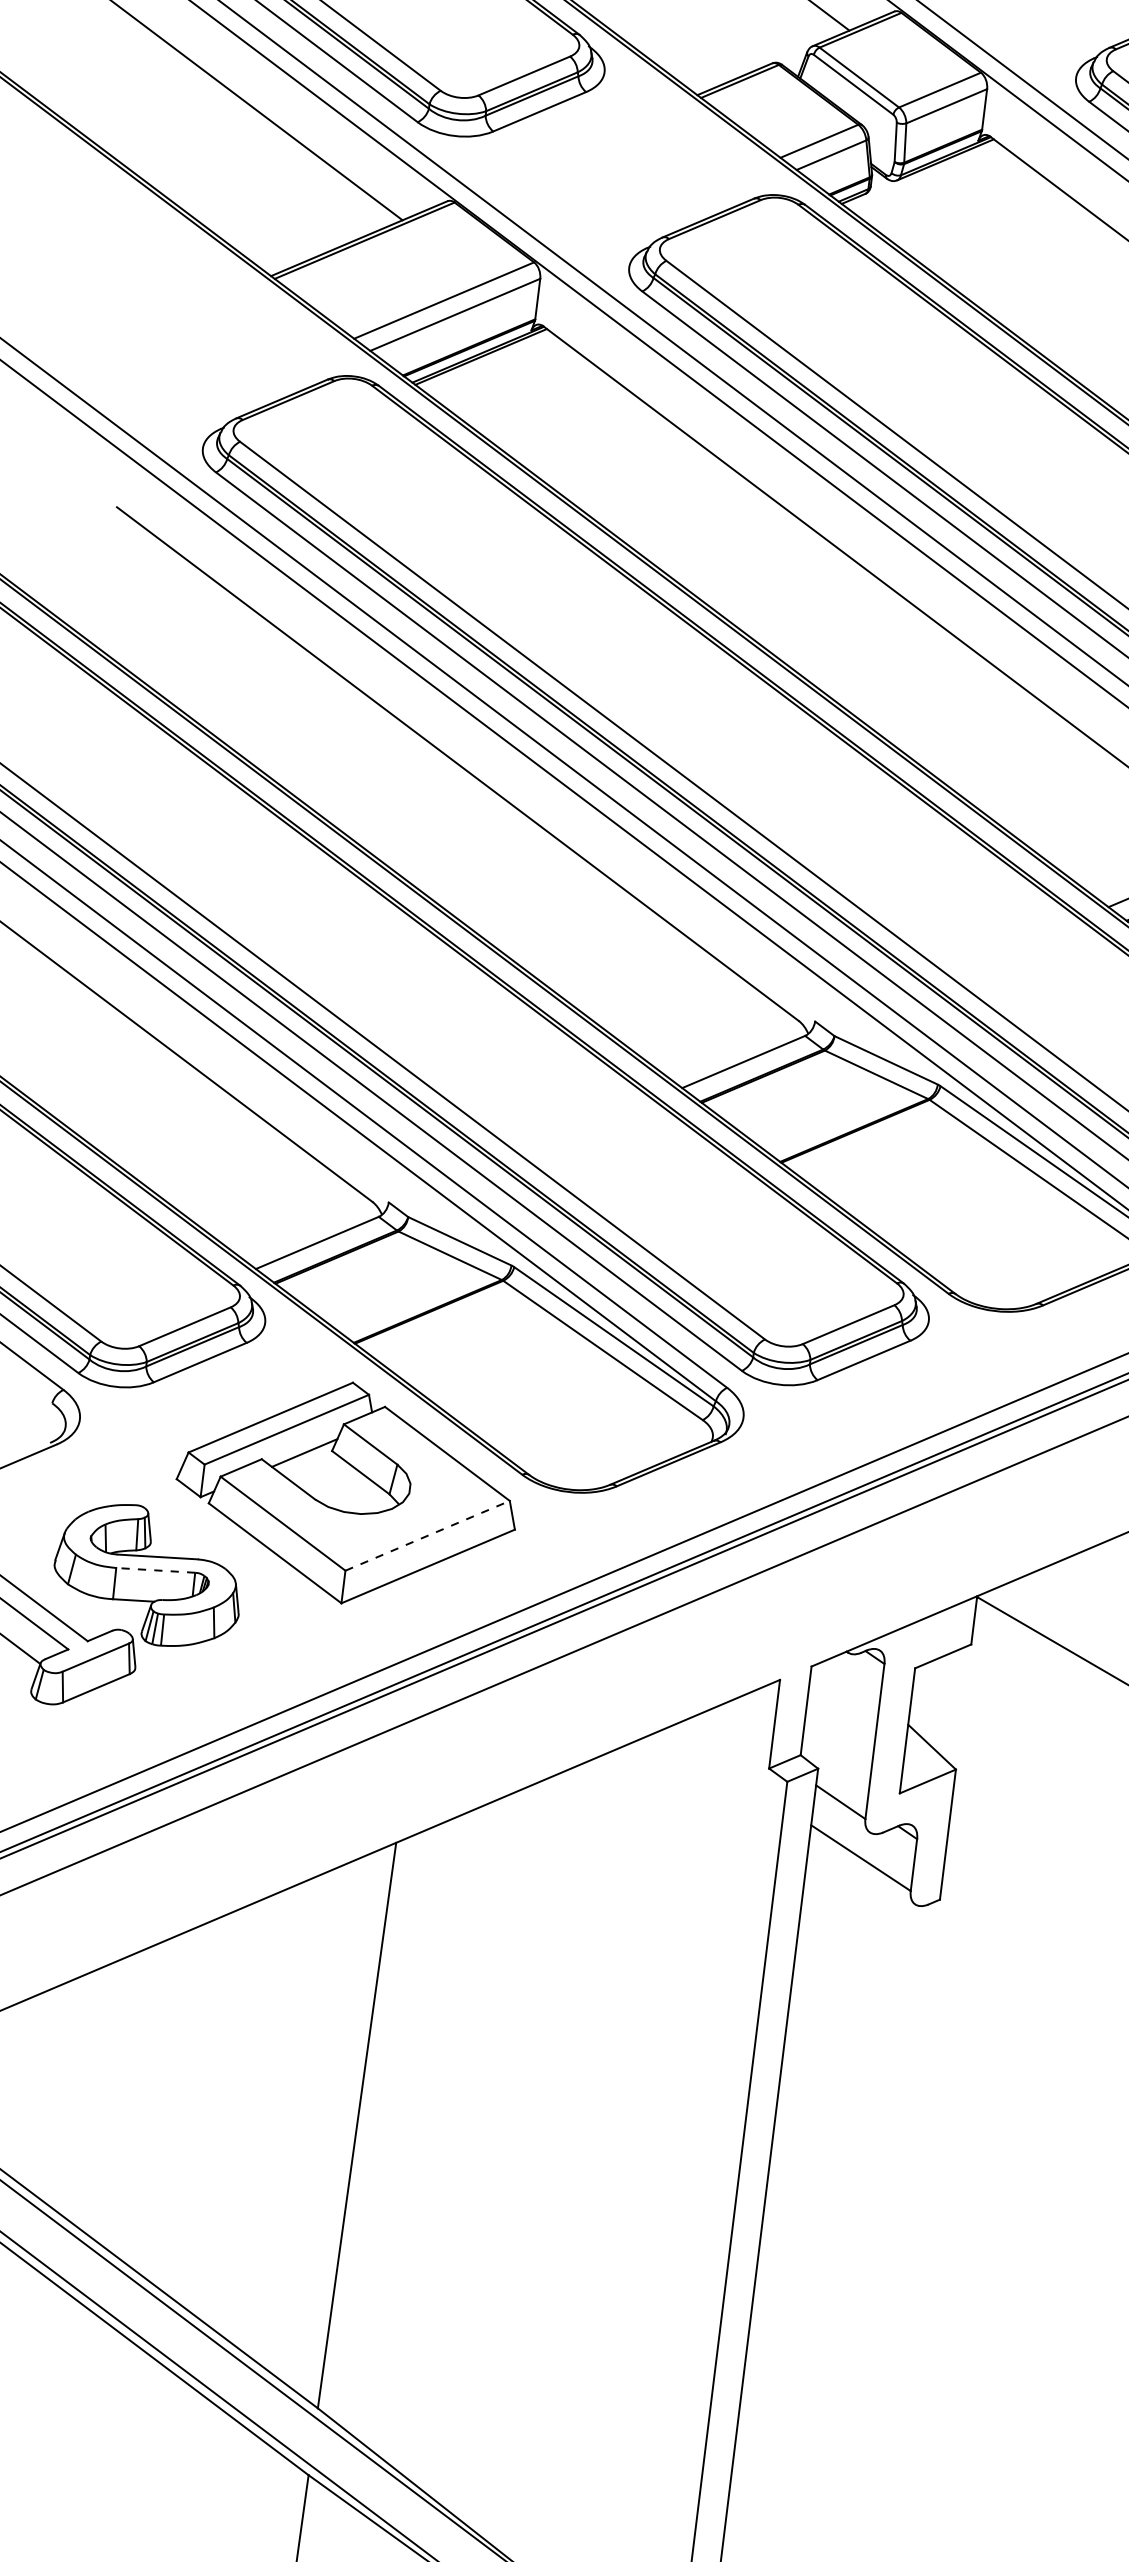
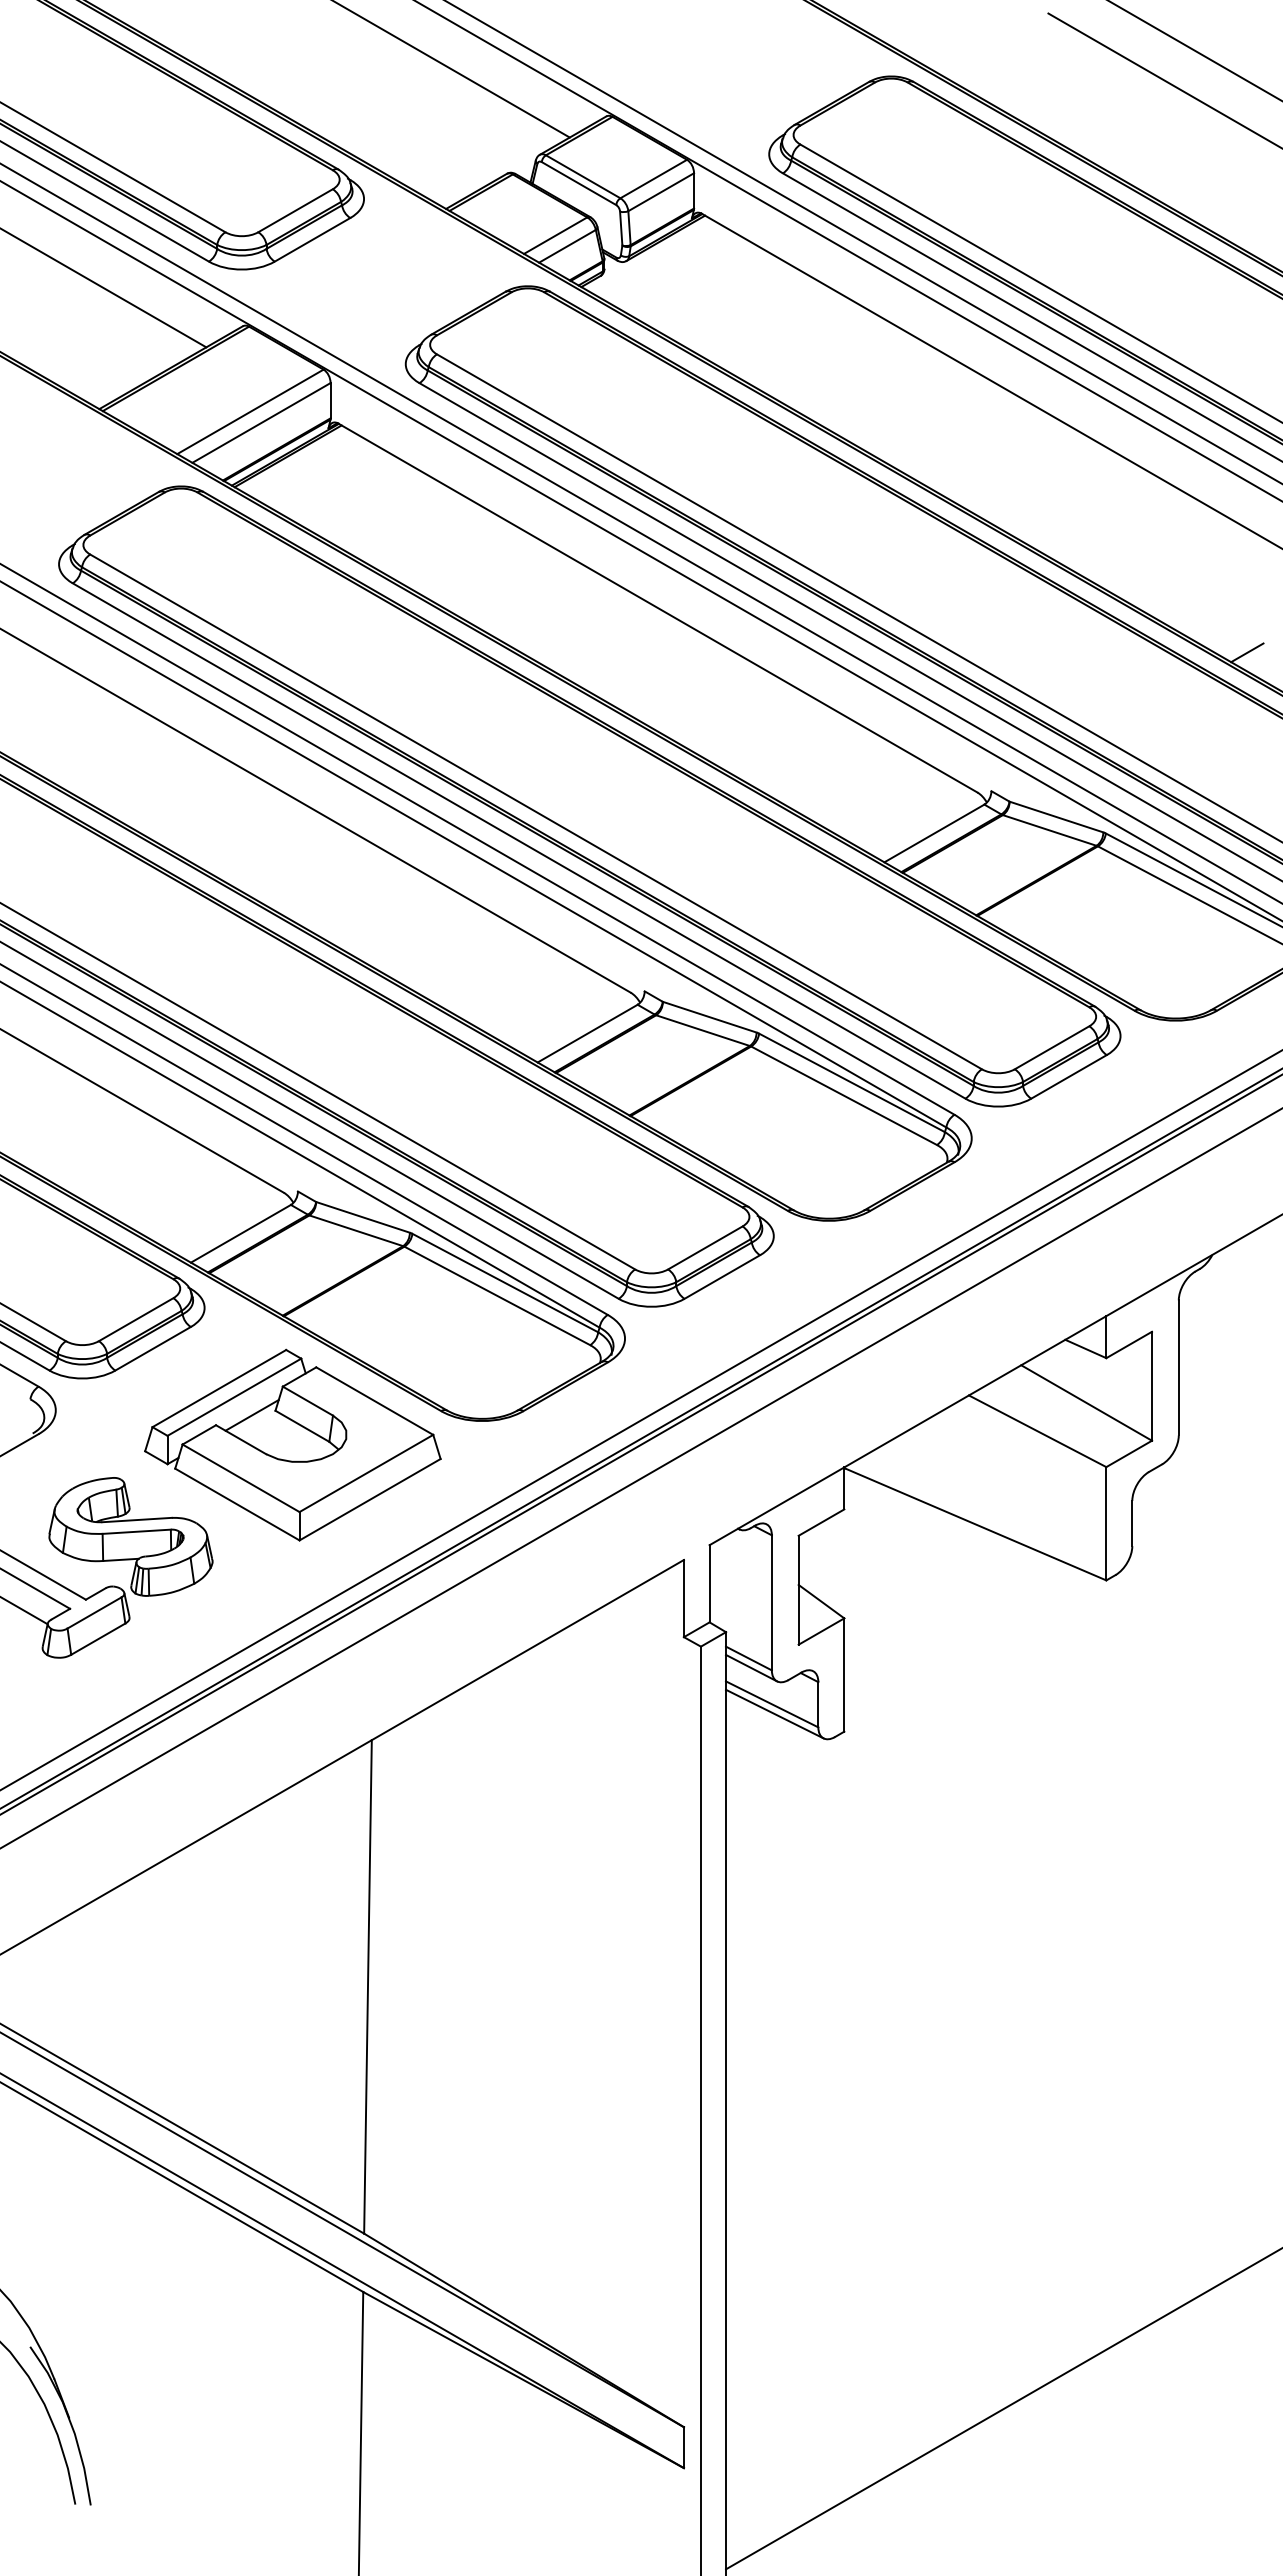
line: (427, 1535) -> (366, 1473), dashed -> solid
line: (155, 1570) -> (136, 1531), dashed -> solid
line: (842, 1812) -> (751, 1667), added
line: (862, 1868) -> (774, 1713), added

